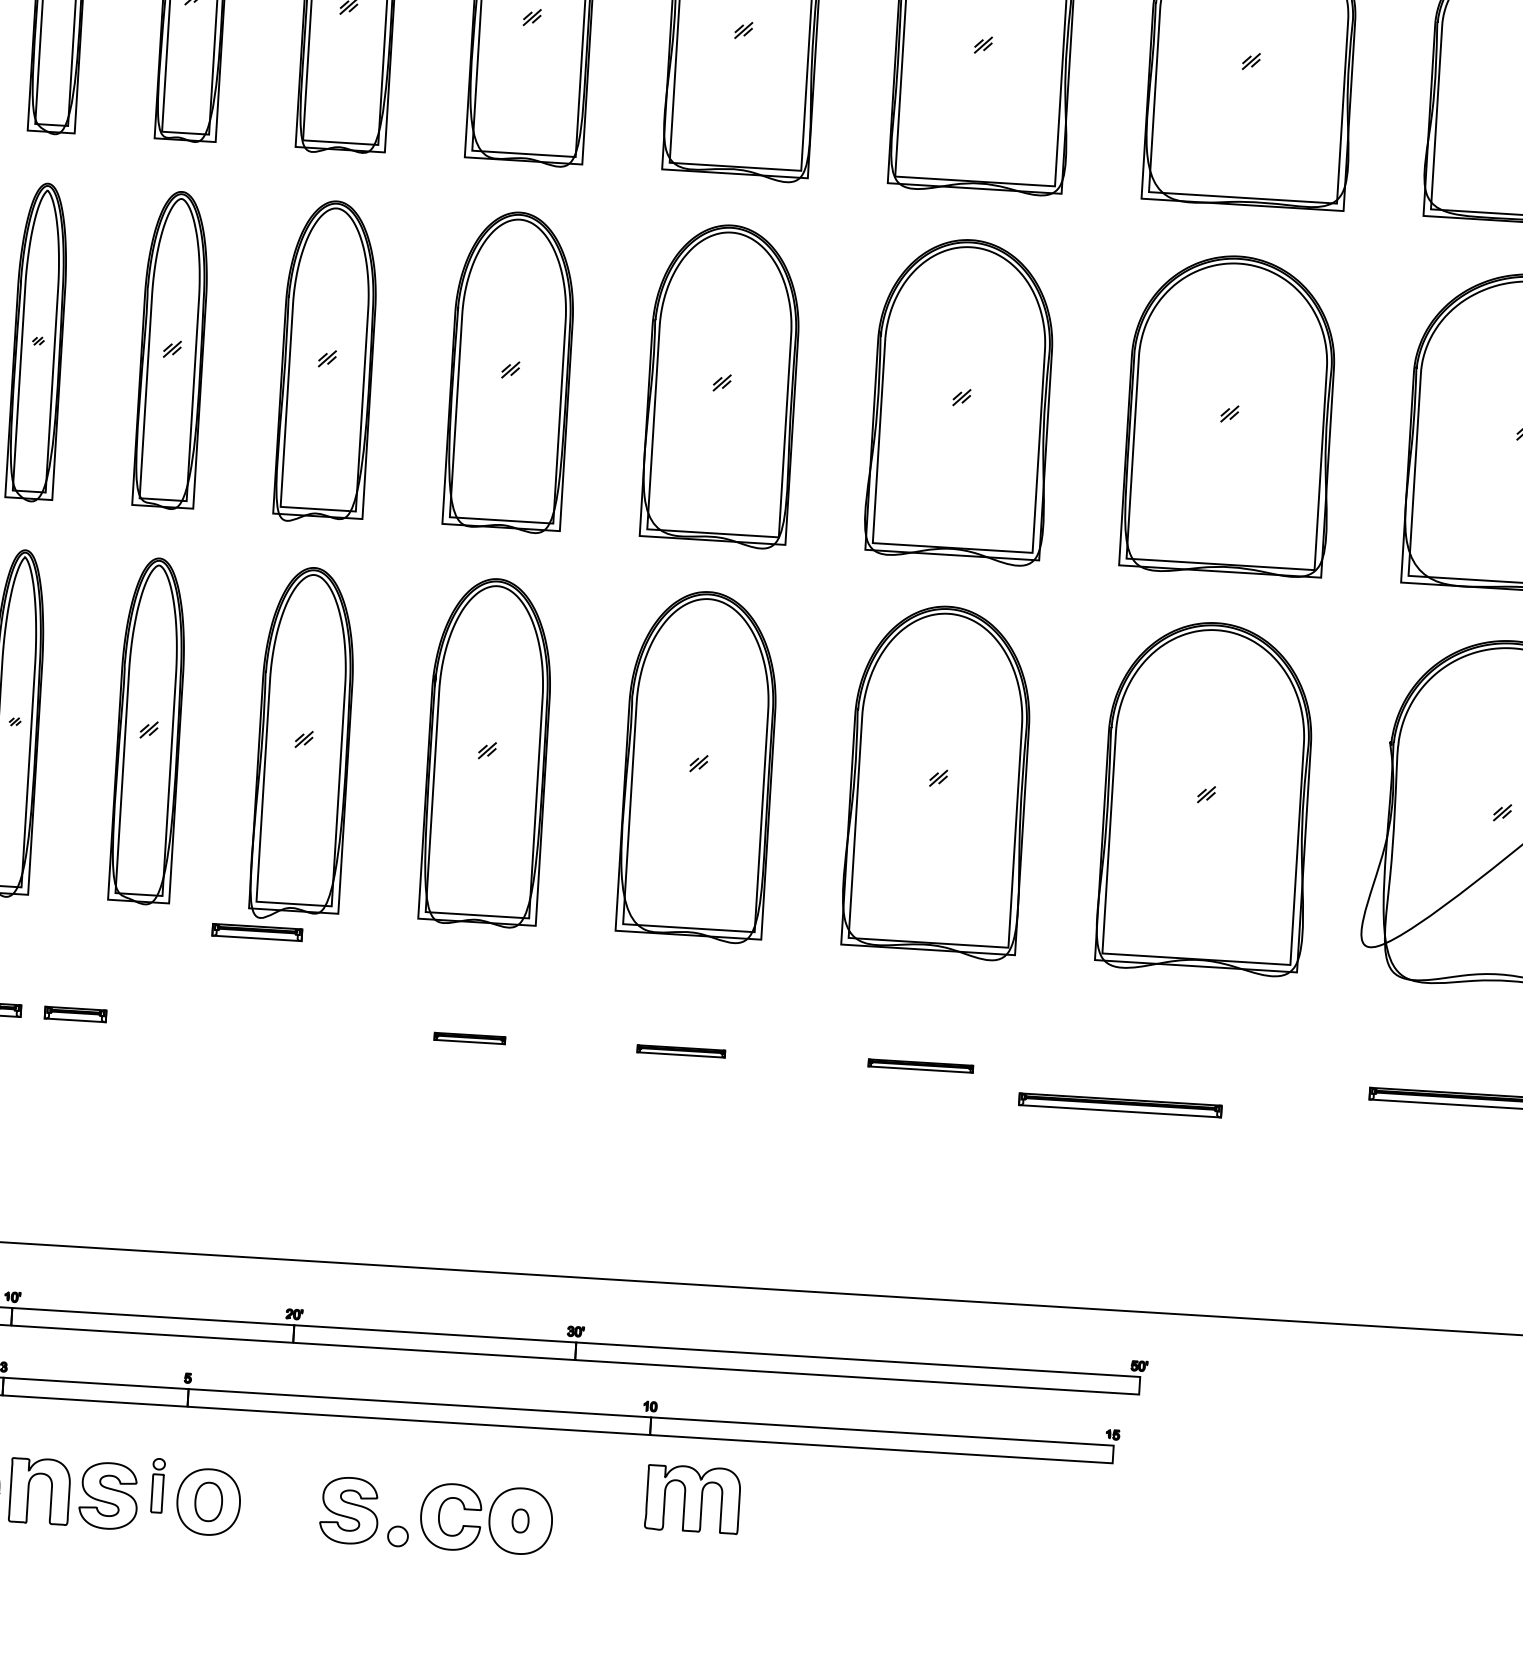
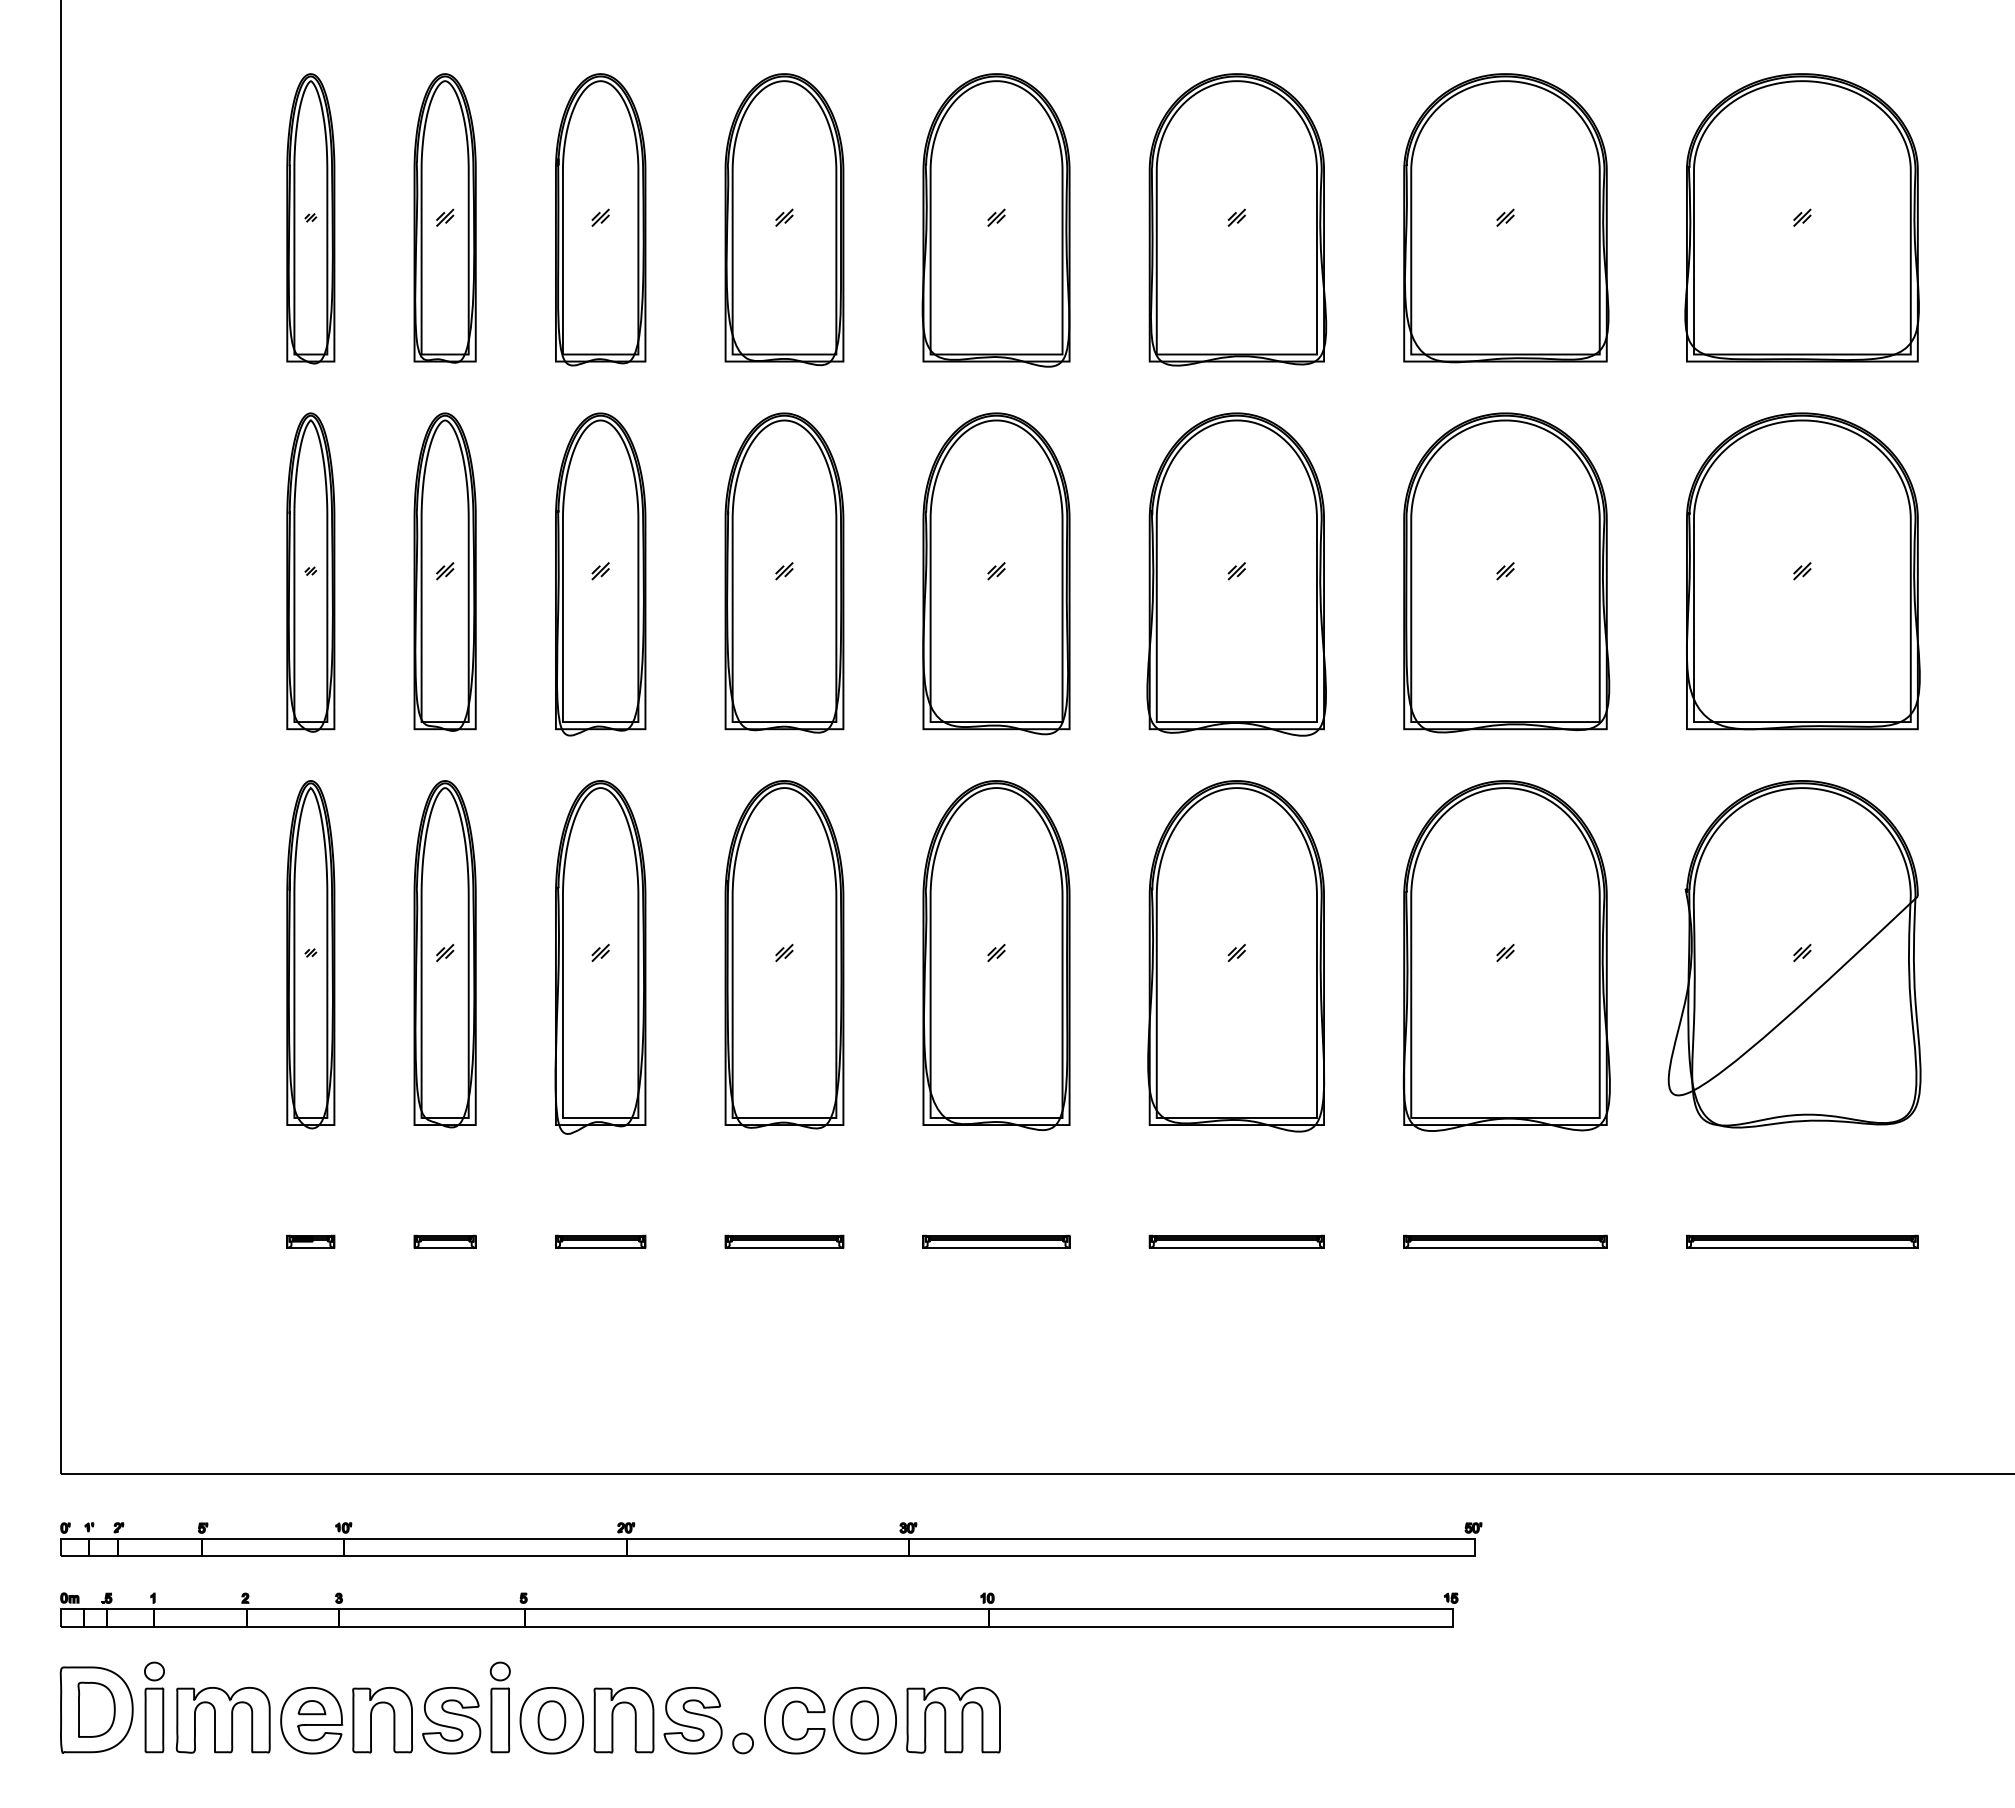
part: (257, 932) -> (600, 1241), moved
part: (74, 1014) -> (444, 1241), moved
part: (469, 1038) -> (784, 1241), size x1.67
part: (681, 1051) -> (996, 1241), size x1.67
part: (920, 1065) -> (1236, 1241), size x1.67
part: (1120, 1105) -> (1505, 1241), moved
part: (157, 1485) -> (499, 1707), size x1.67
part: (692, 1499) -> (953, 1720), moved
part: (270, 1505) -> (613, 1720), added
part: (520, 1520) -> (864, 1720), size x1.67

